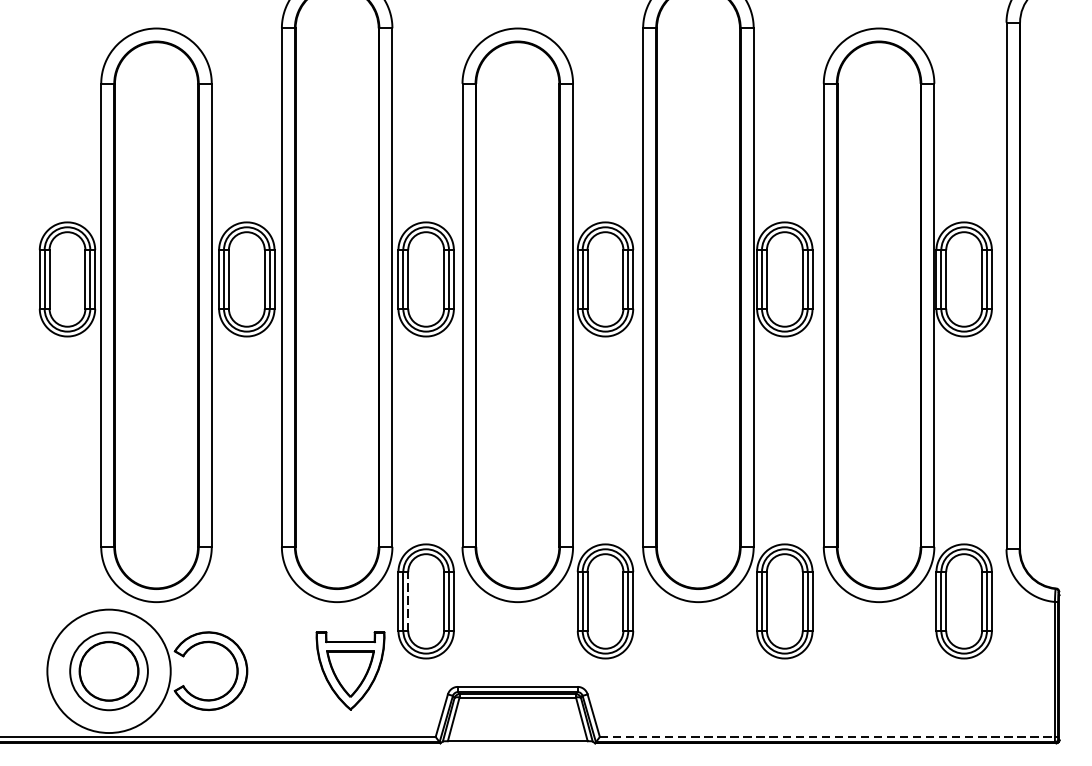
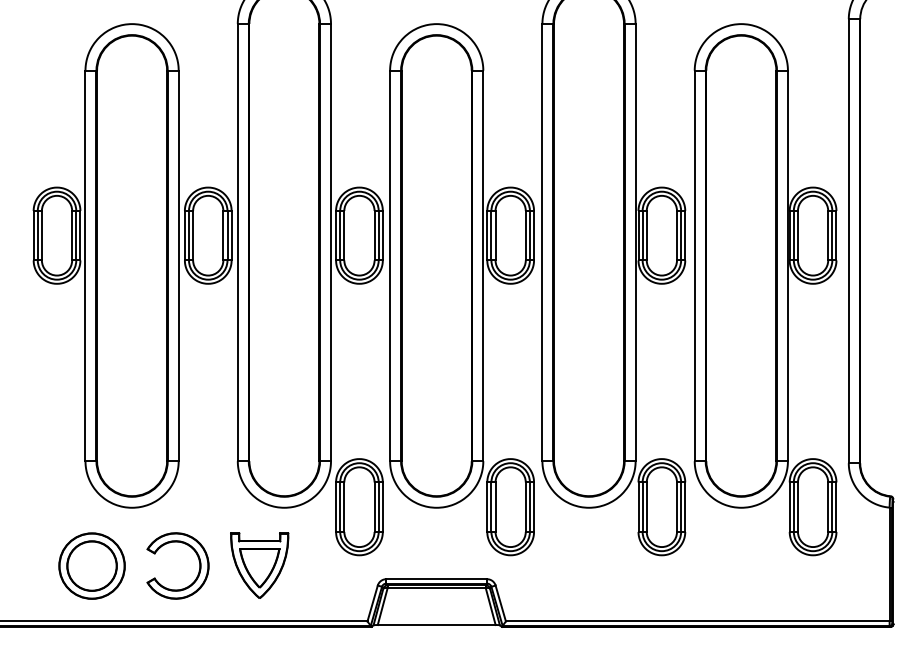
line: (408, 601) -> (344, 507), dashed -> solid
circle: (108, 670) -> (91, 565), size x0.62
part: (350, 670) -> (259, 565), moved
line: (827, 737) -> (697, 621), dashed -> solid

